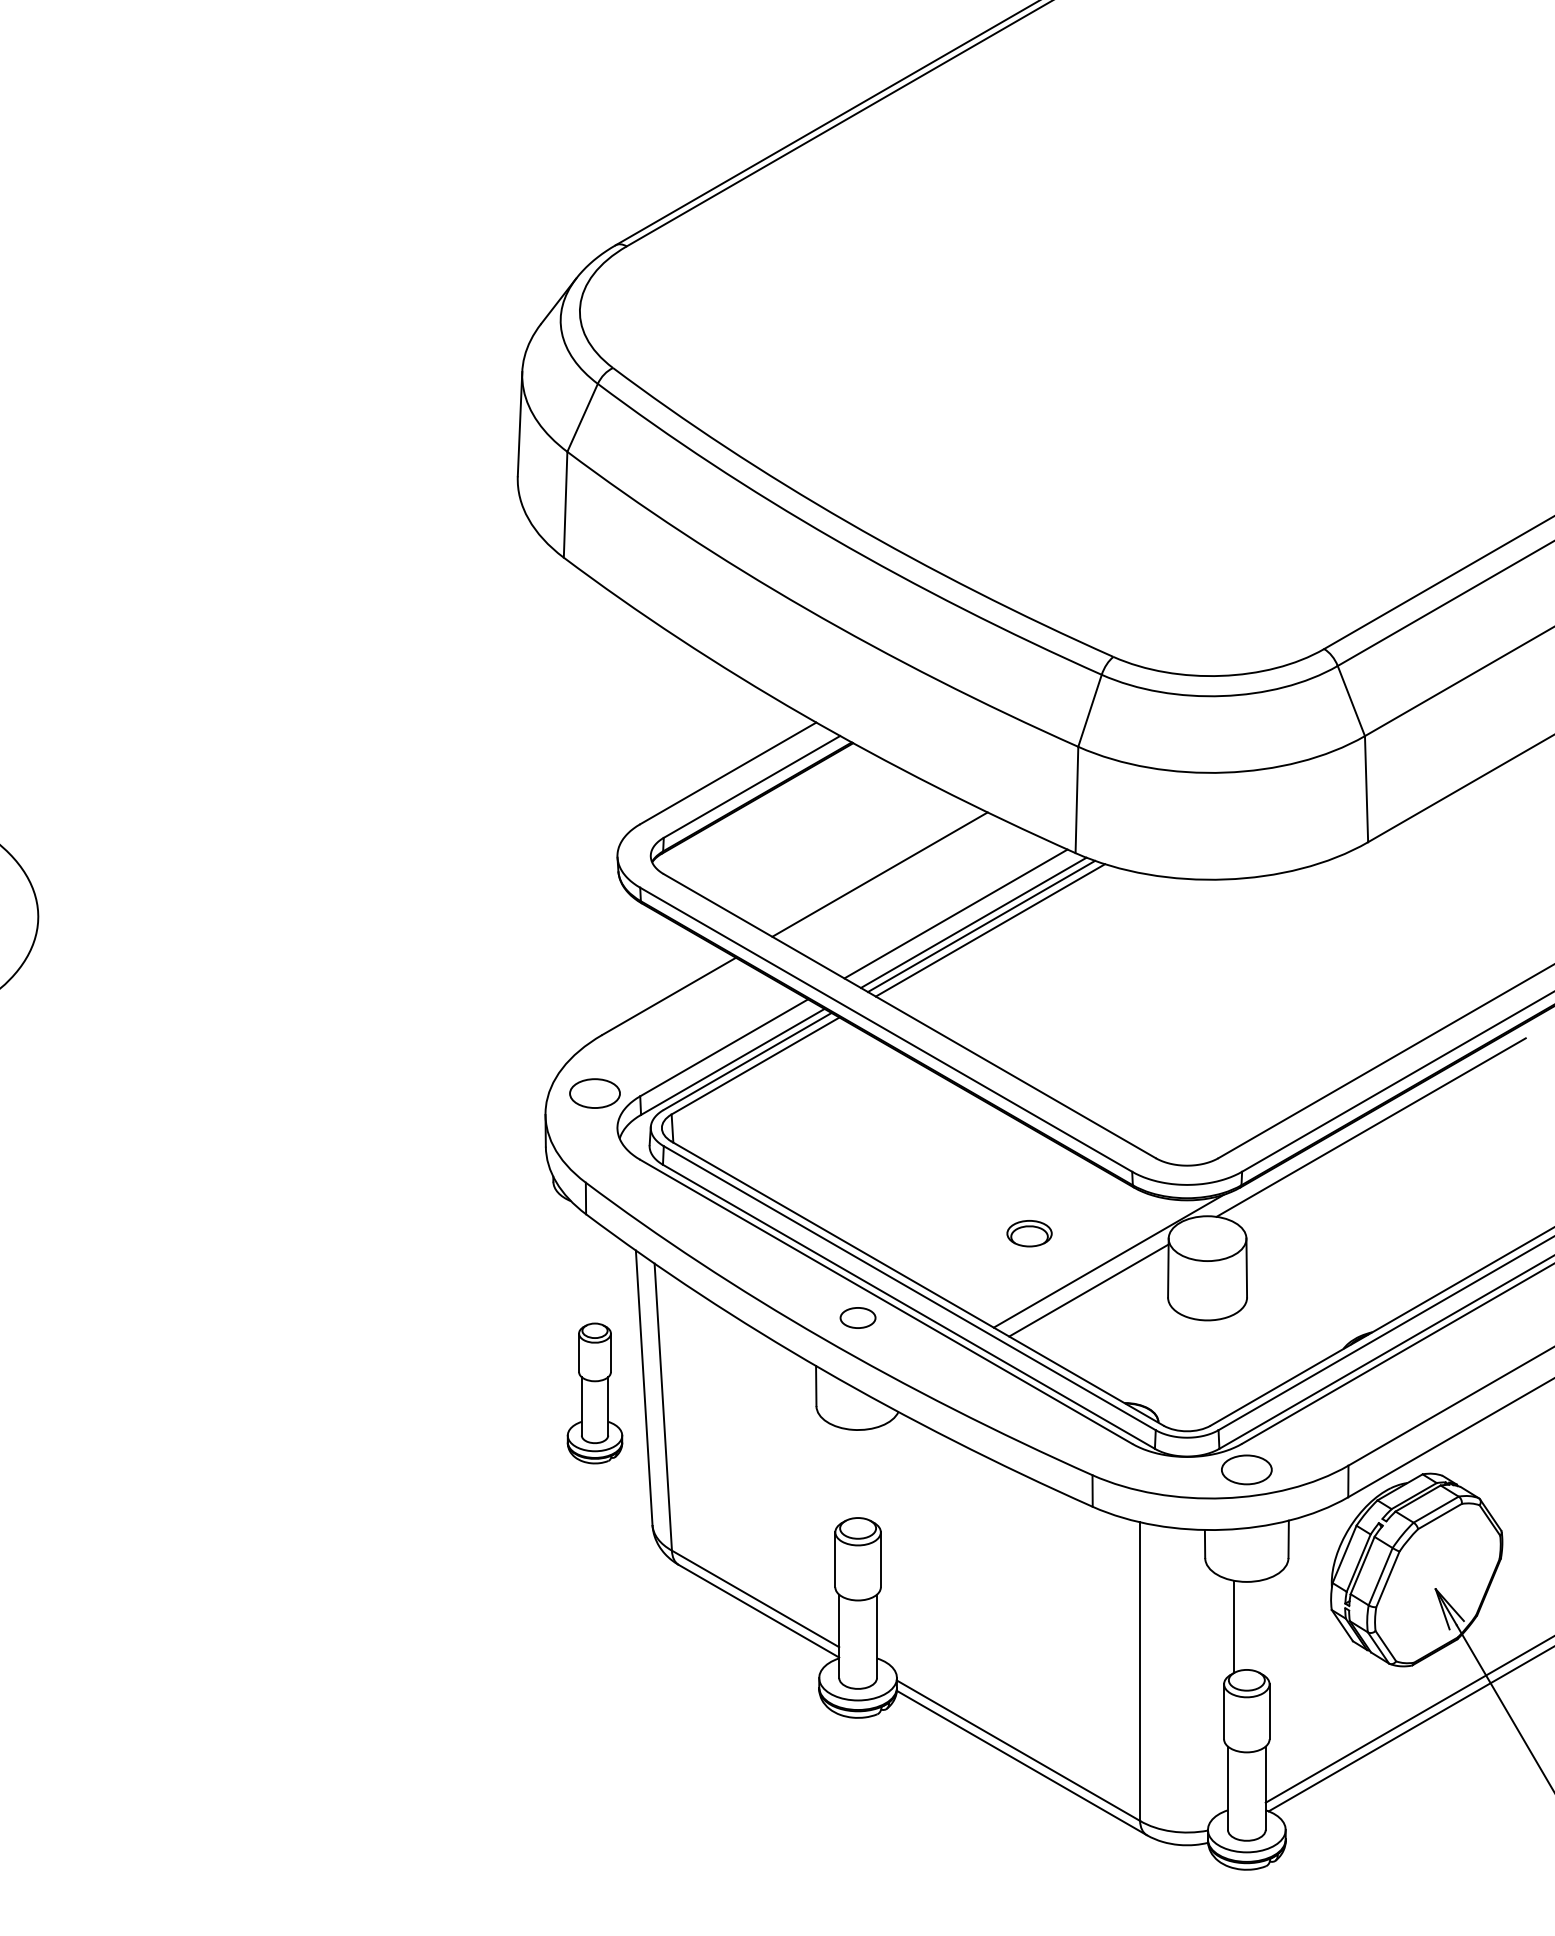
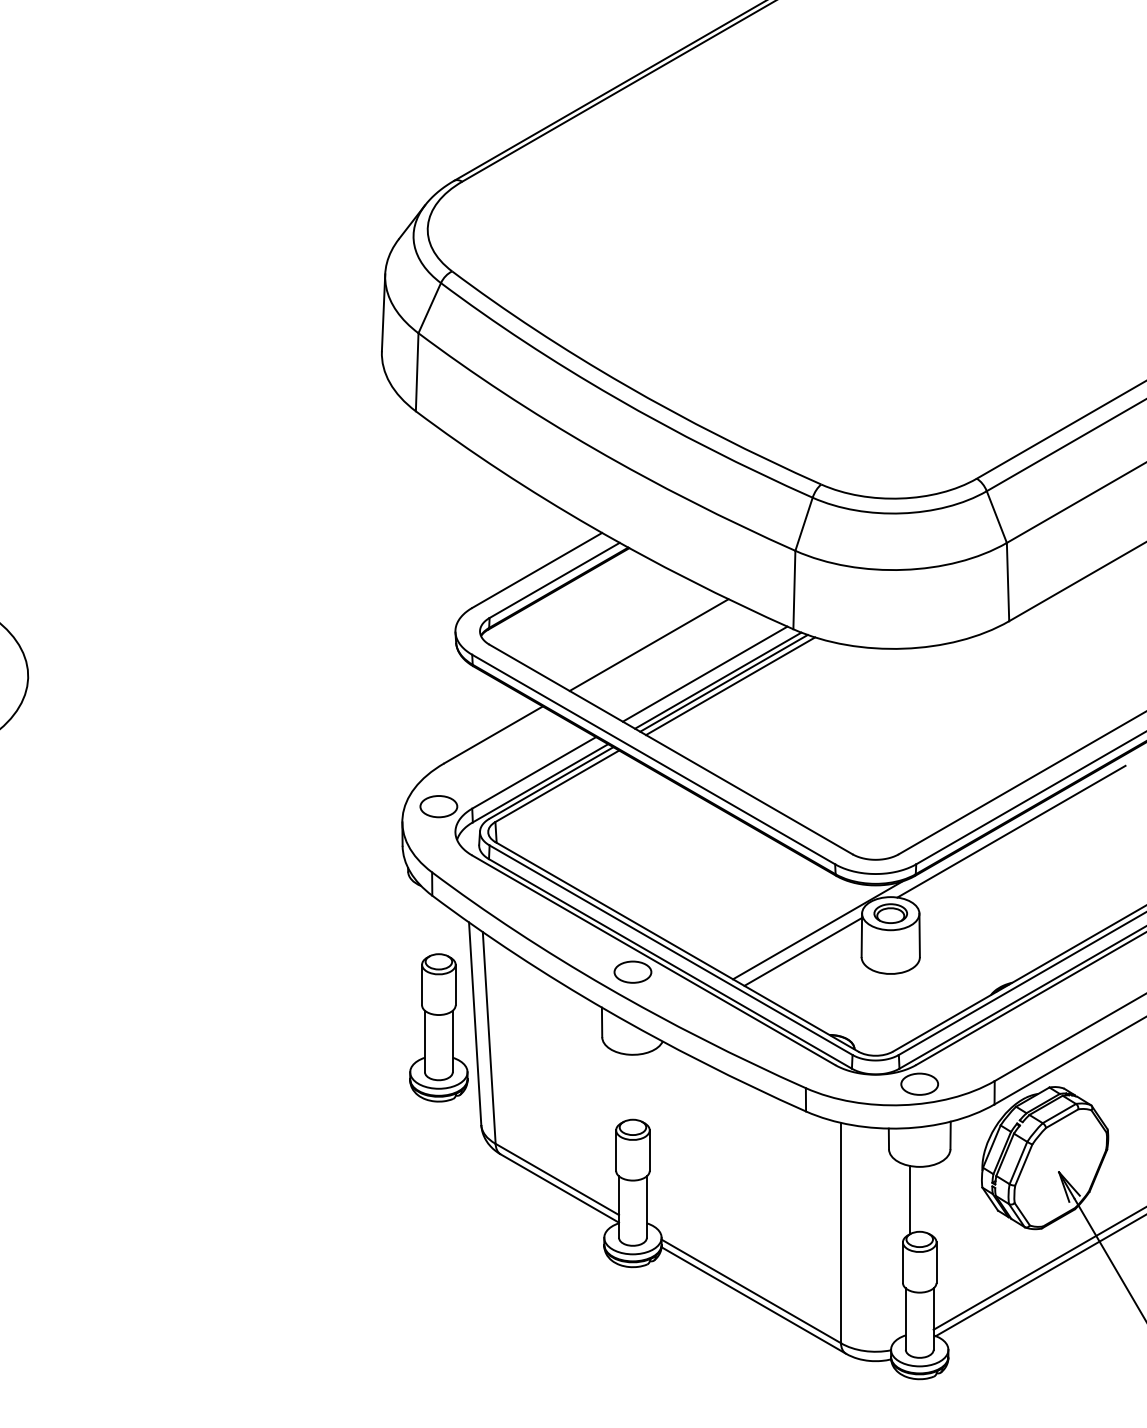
part: (1029, 1233) -> (890, 913), moved
part: (857, 1317) -> (632, 971), size x1.43
part: (594, 1393) -> (438, 1027), size x1.43

